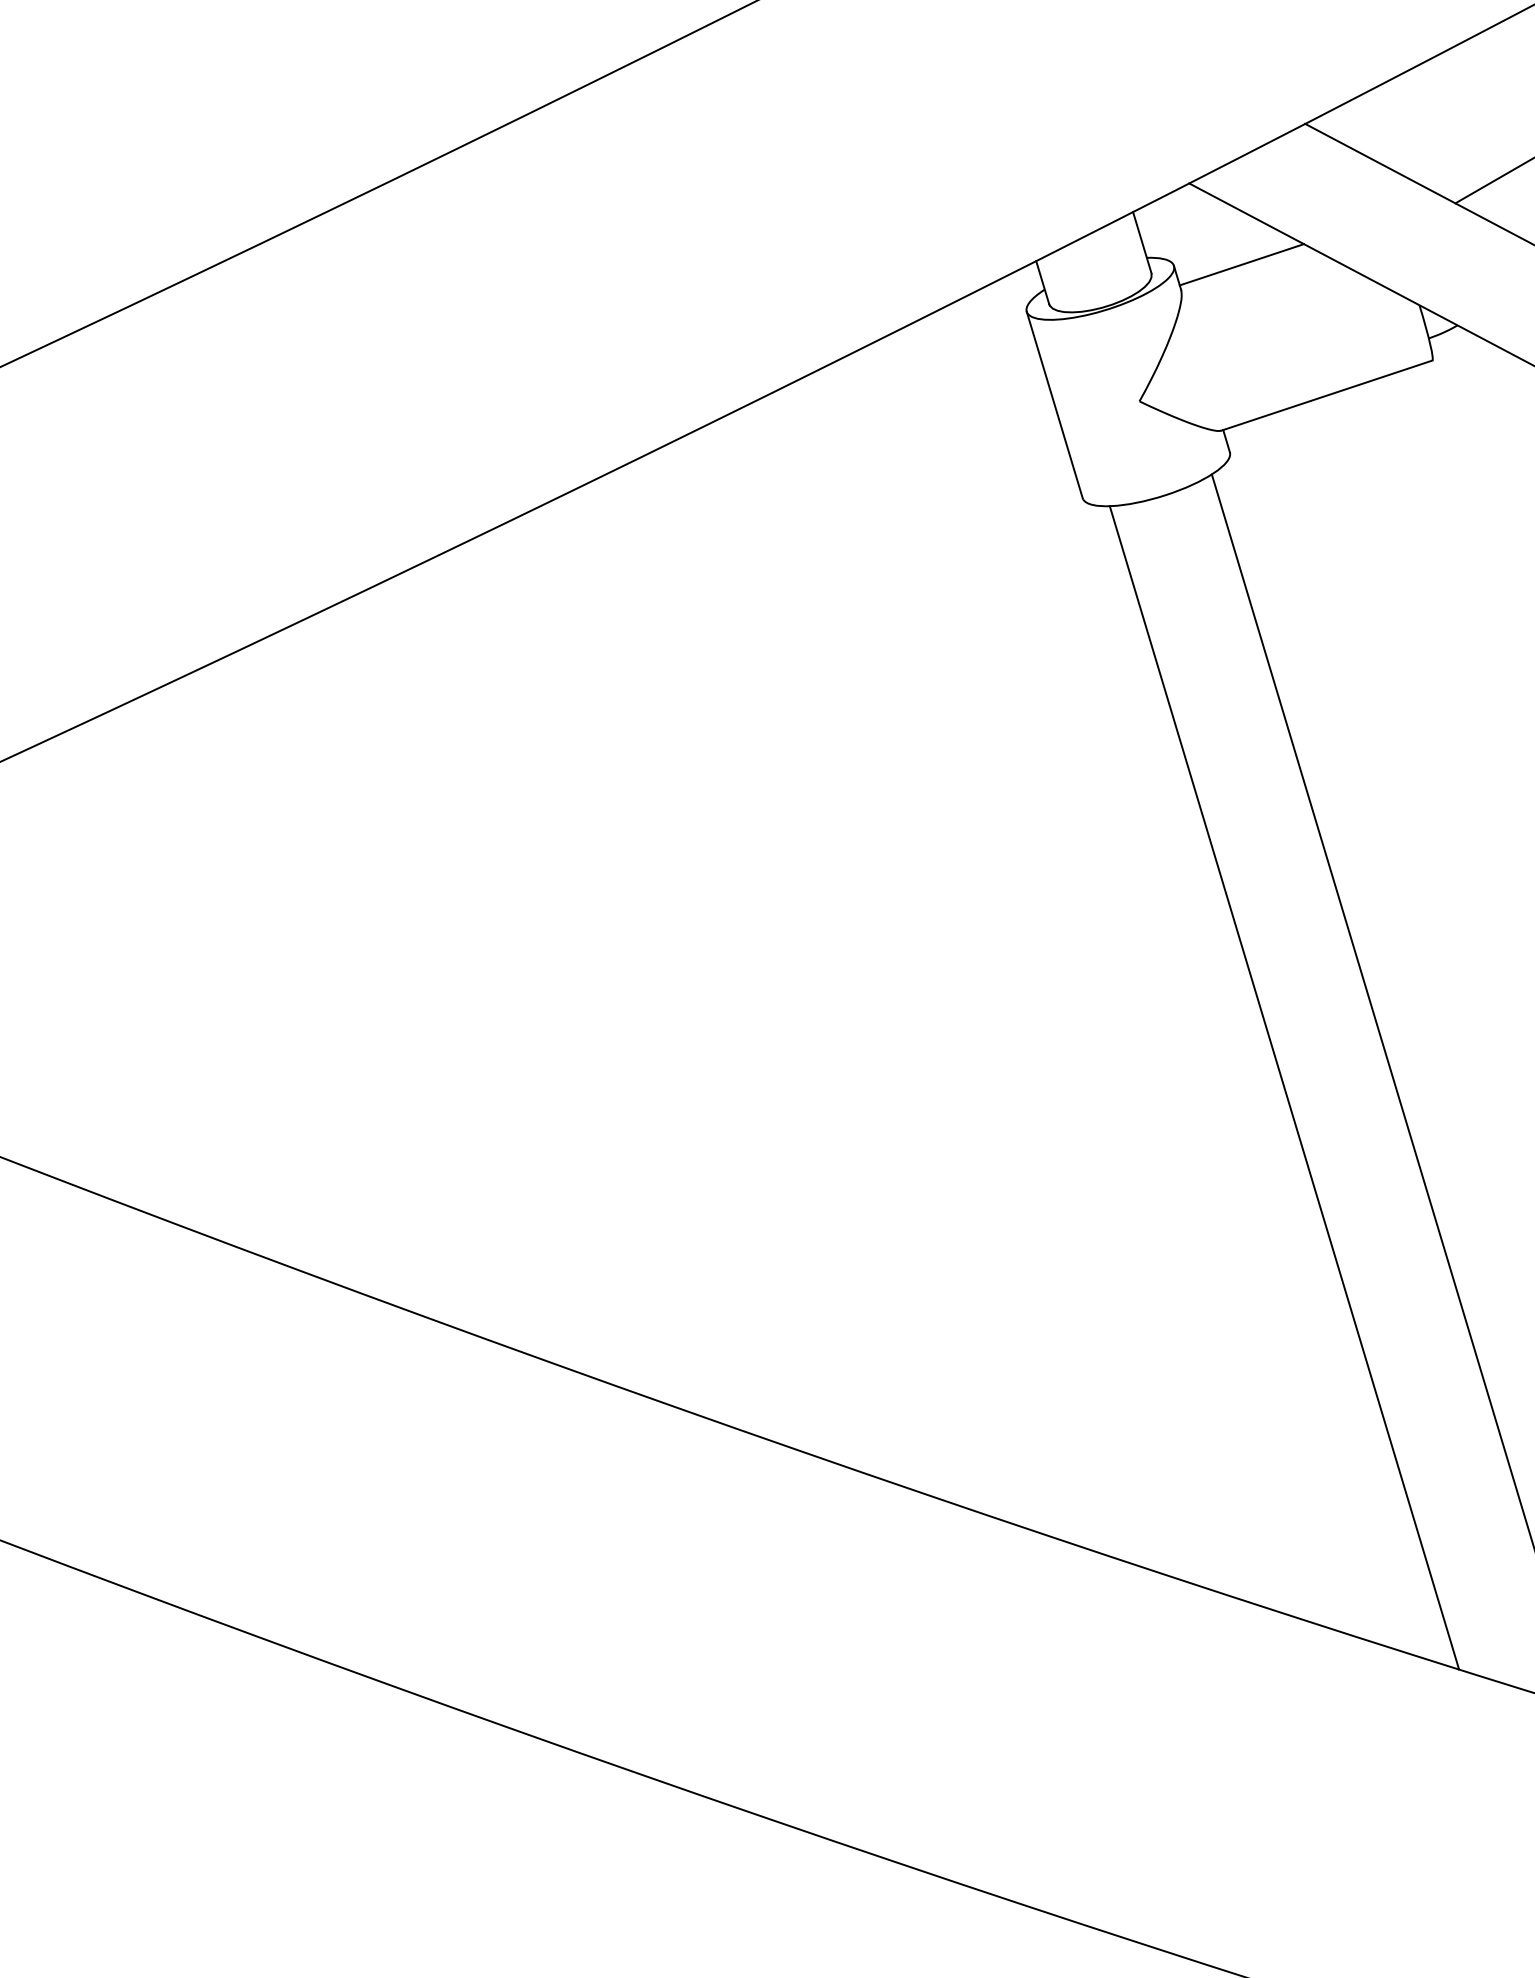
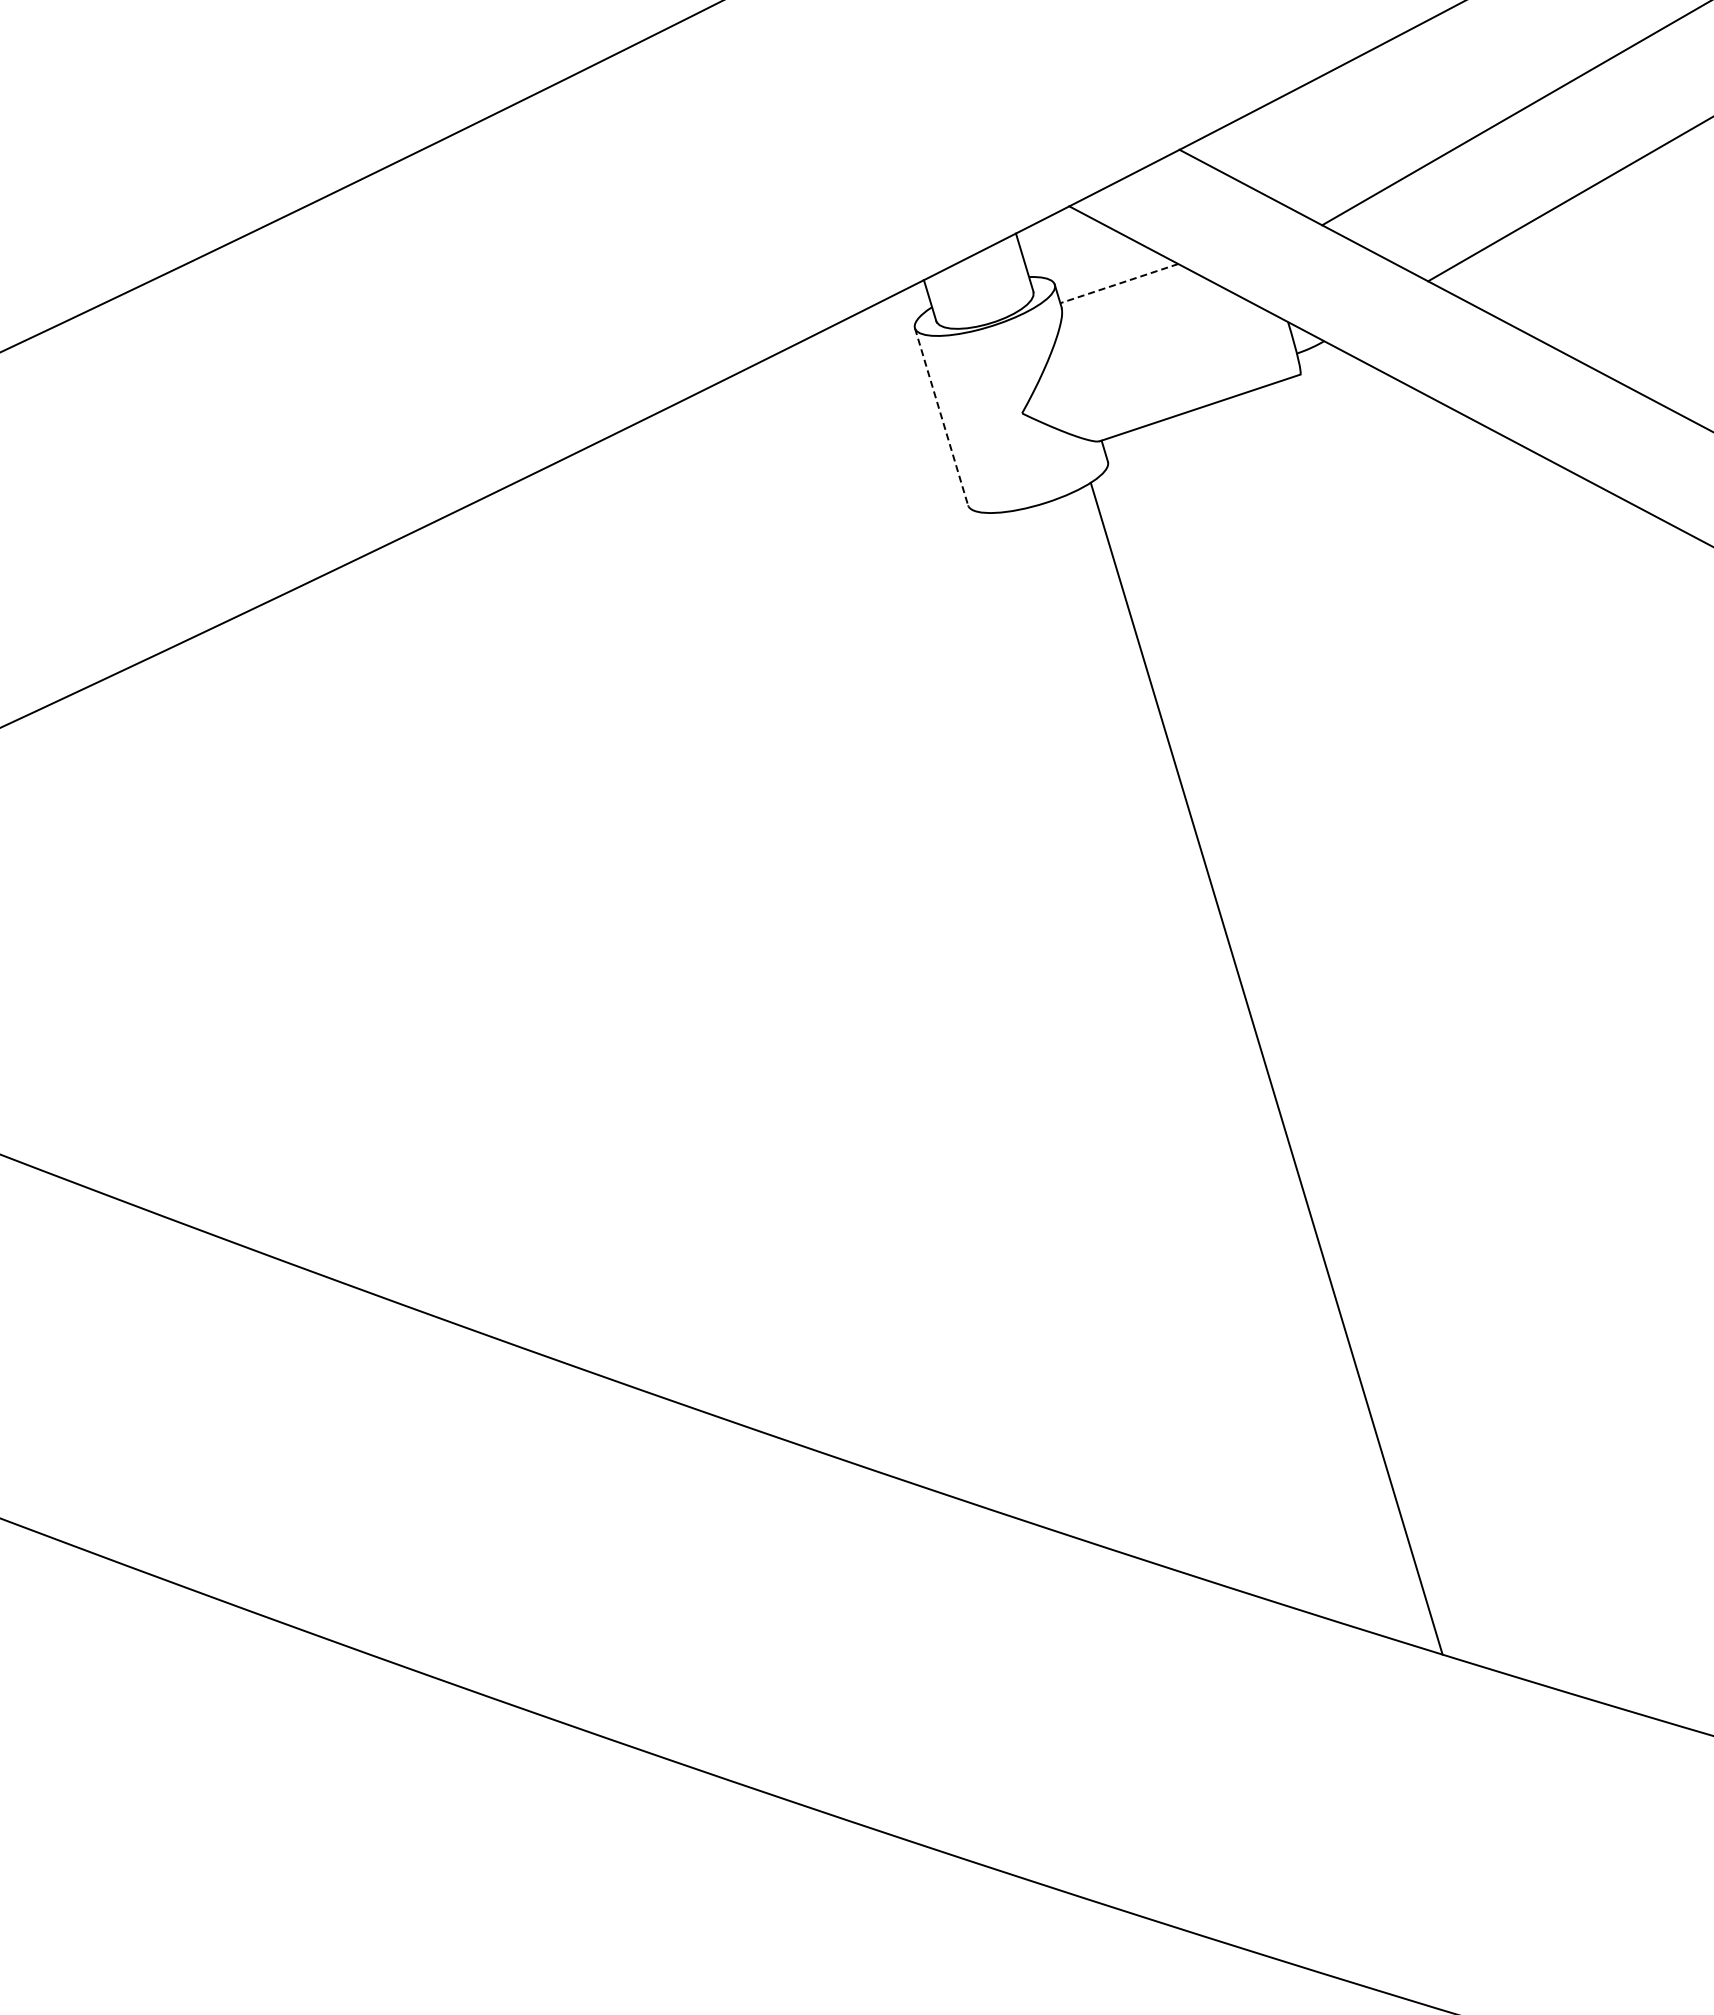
line: (1241, 264) -> (1118, 283), solid -> dashed
line: (1054, 405) -> (941, 417), solid -> dashed
line: (1284, 1087) -> (1159, 1065), removed

